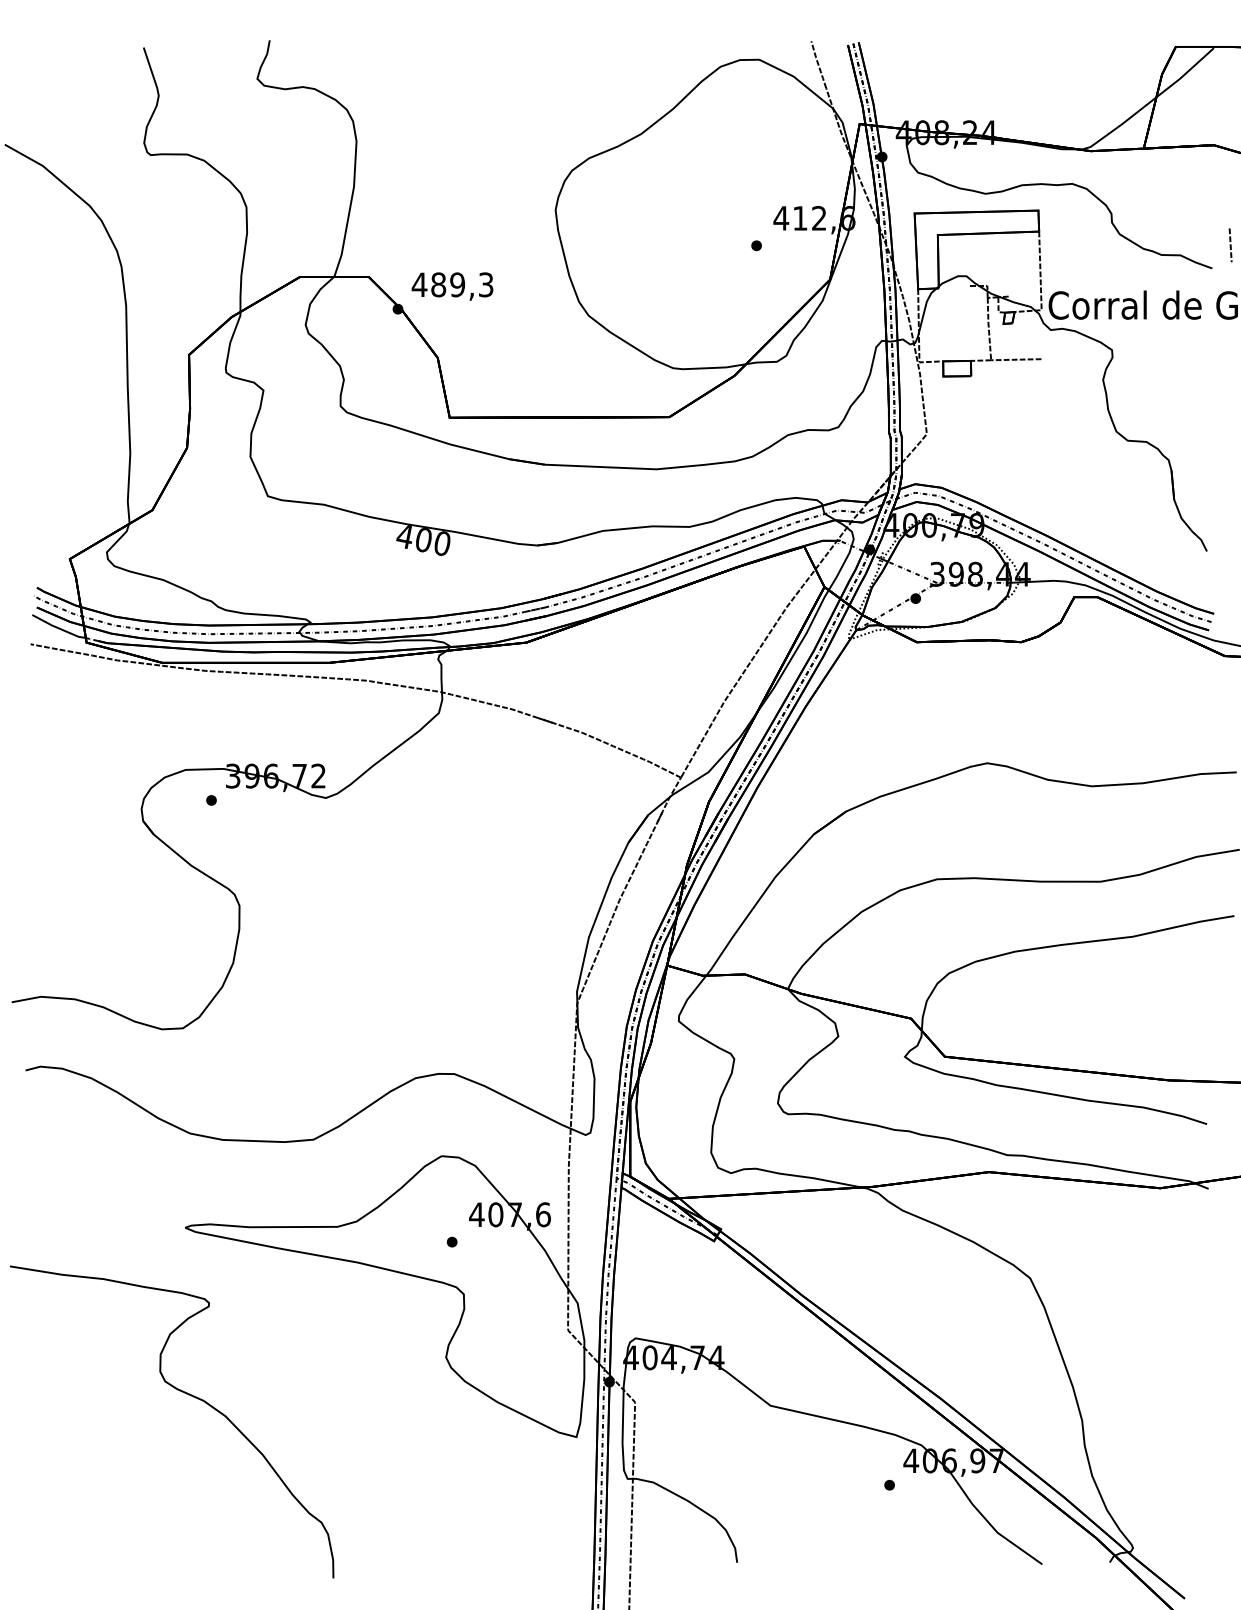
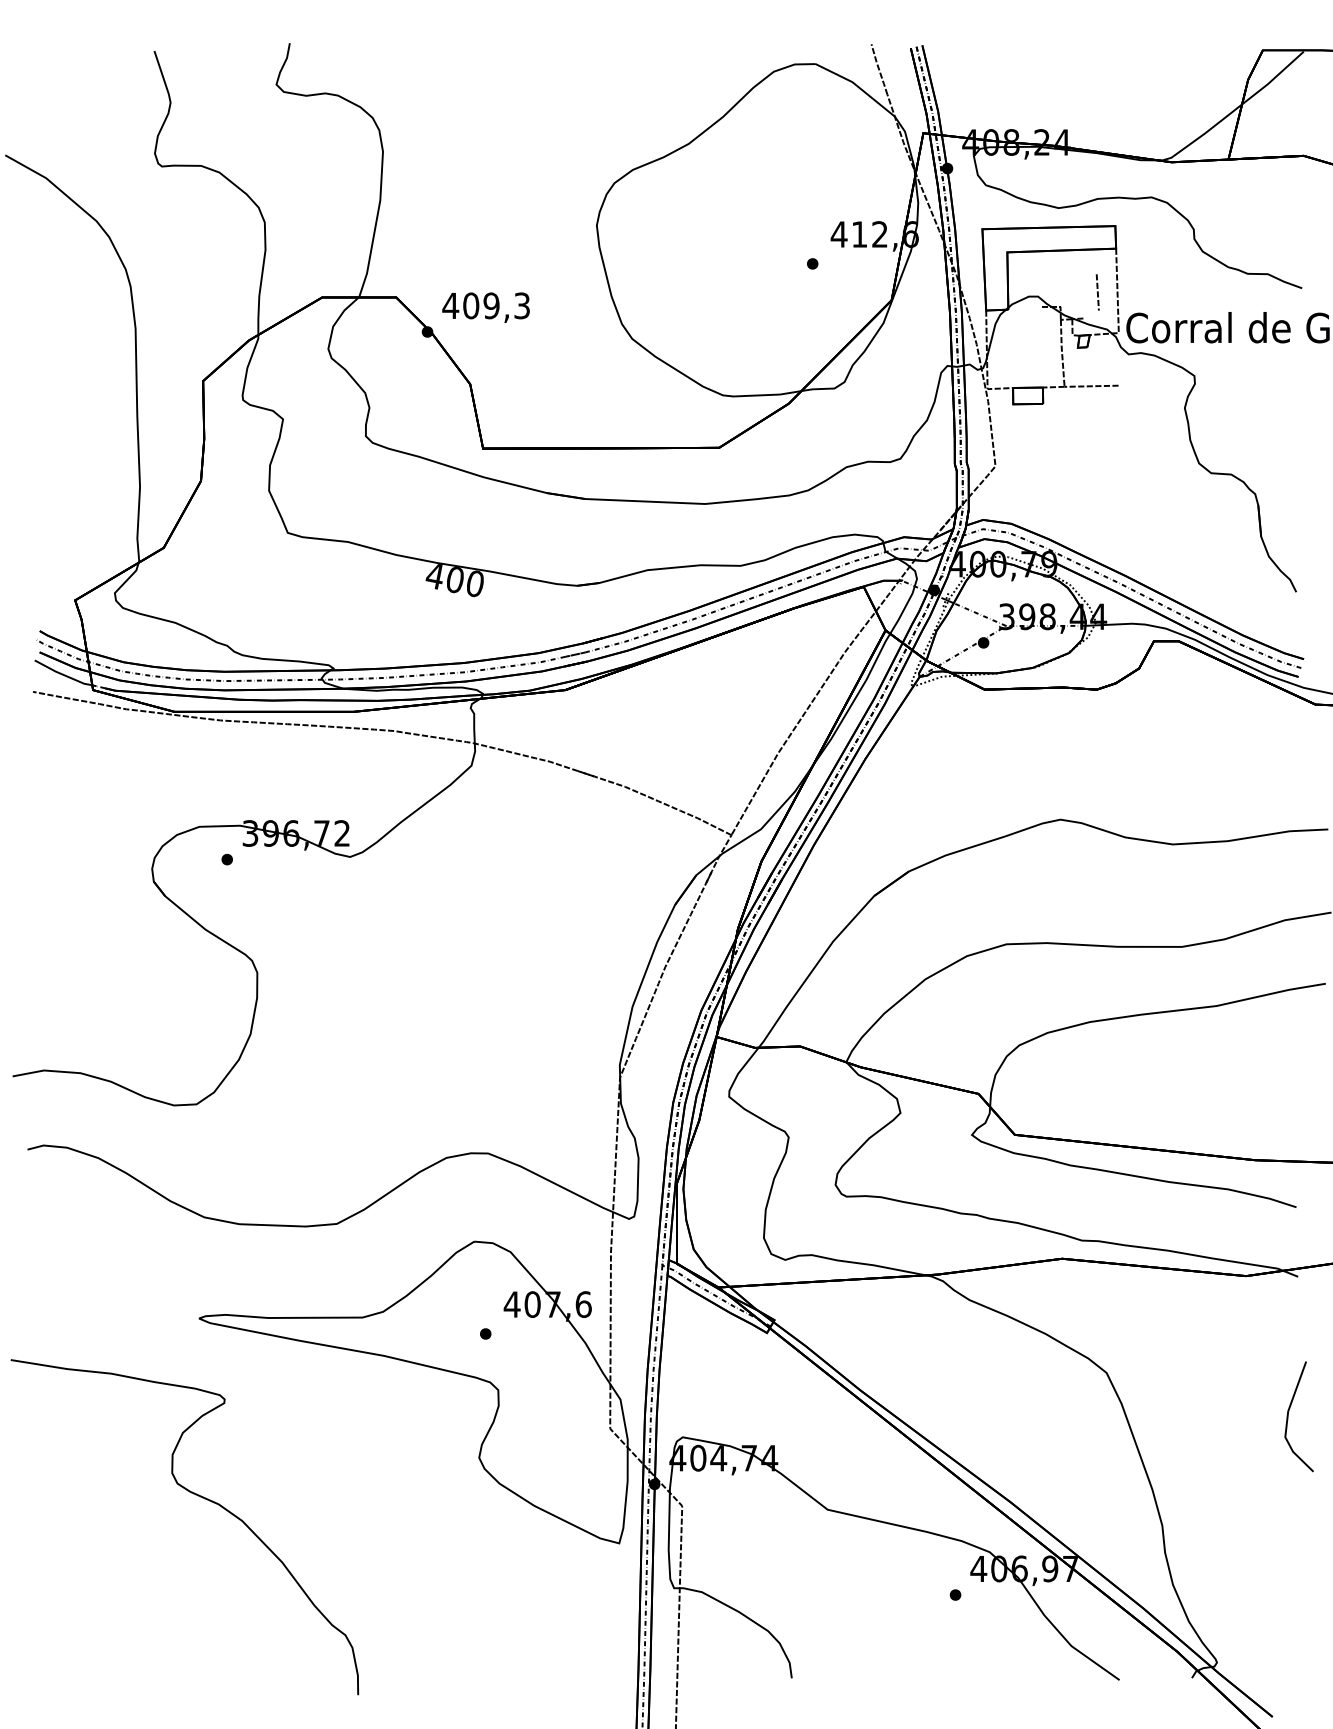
line: (1230, 245) -> (1097, 292), moved
text: (438, 284) -> (471, 305), 489,3 -> 409,3
line: (1199, 1318) -> (1288, 1416), added

